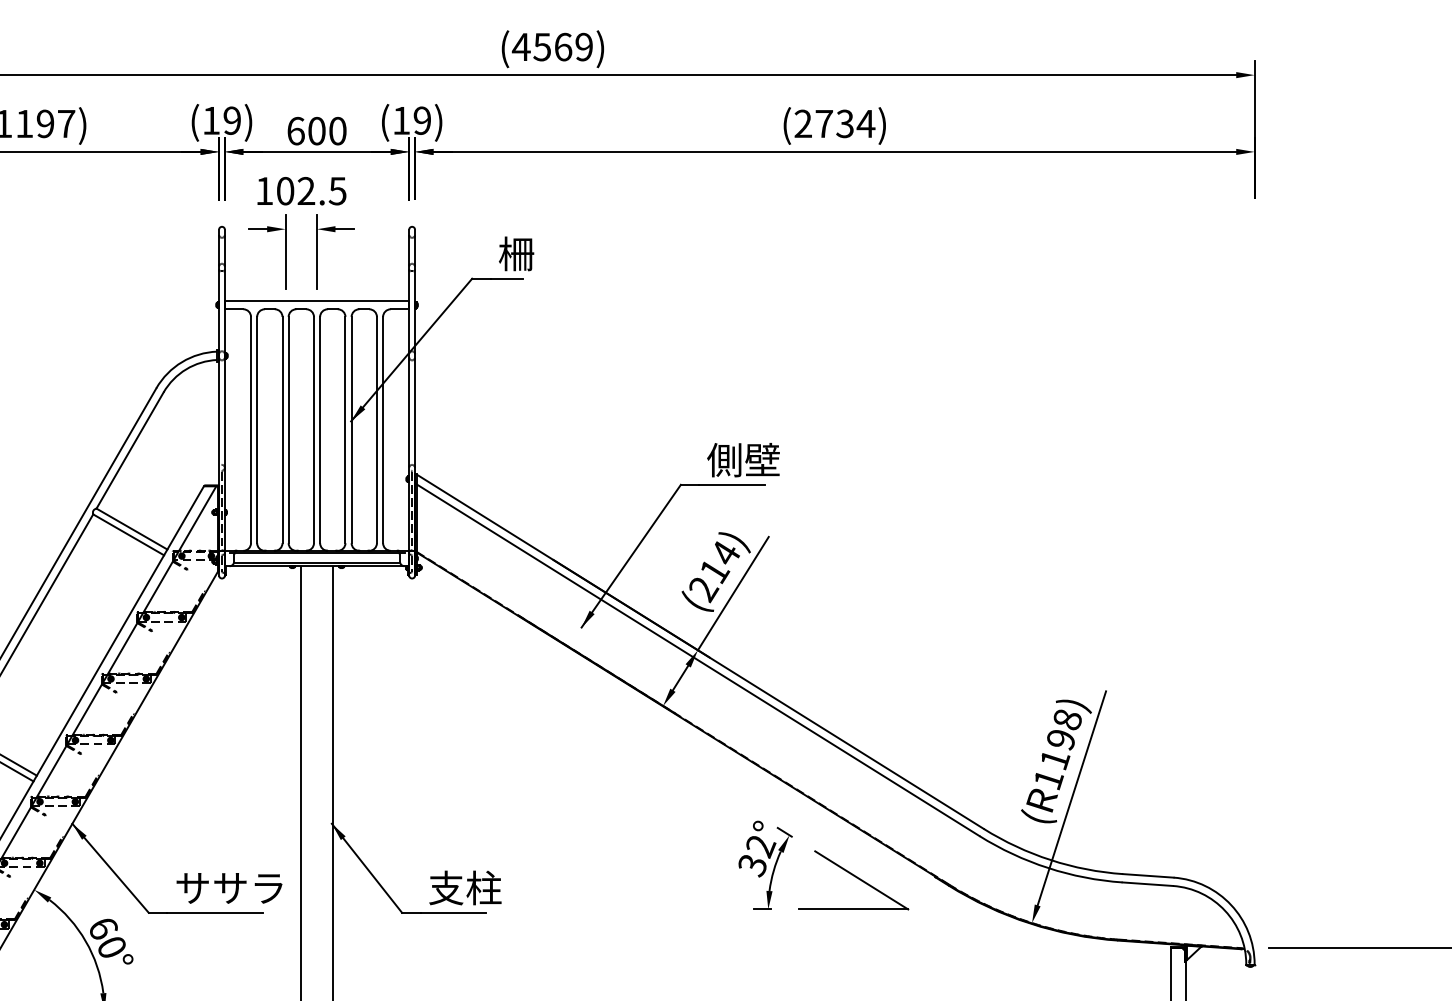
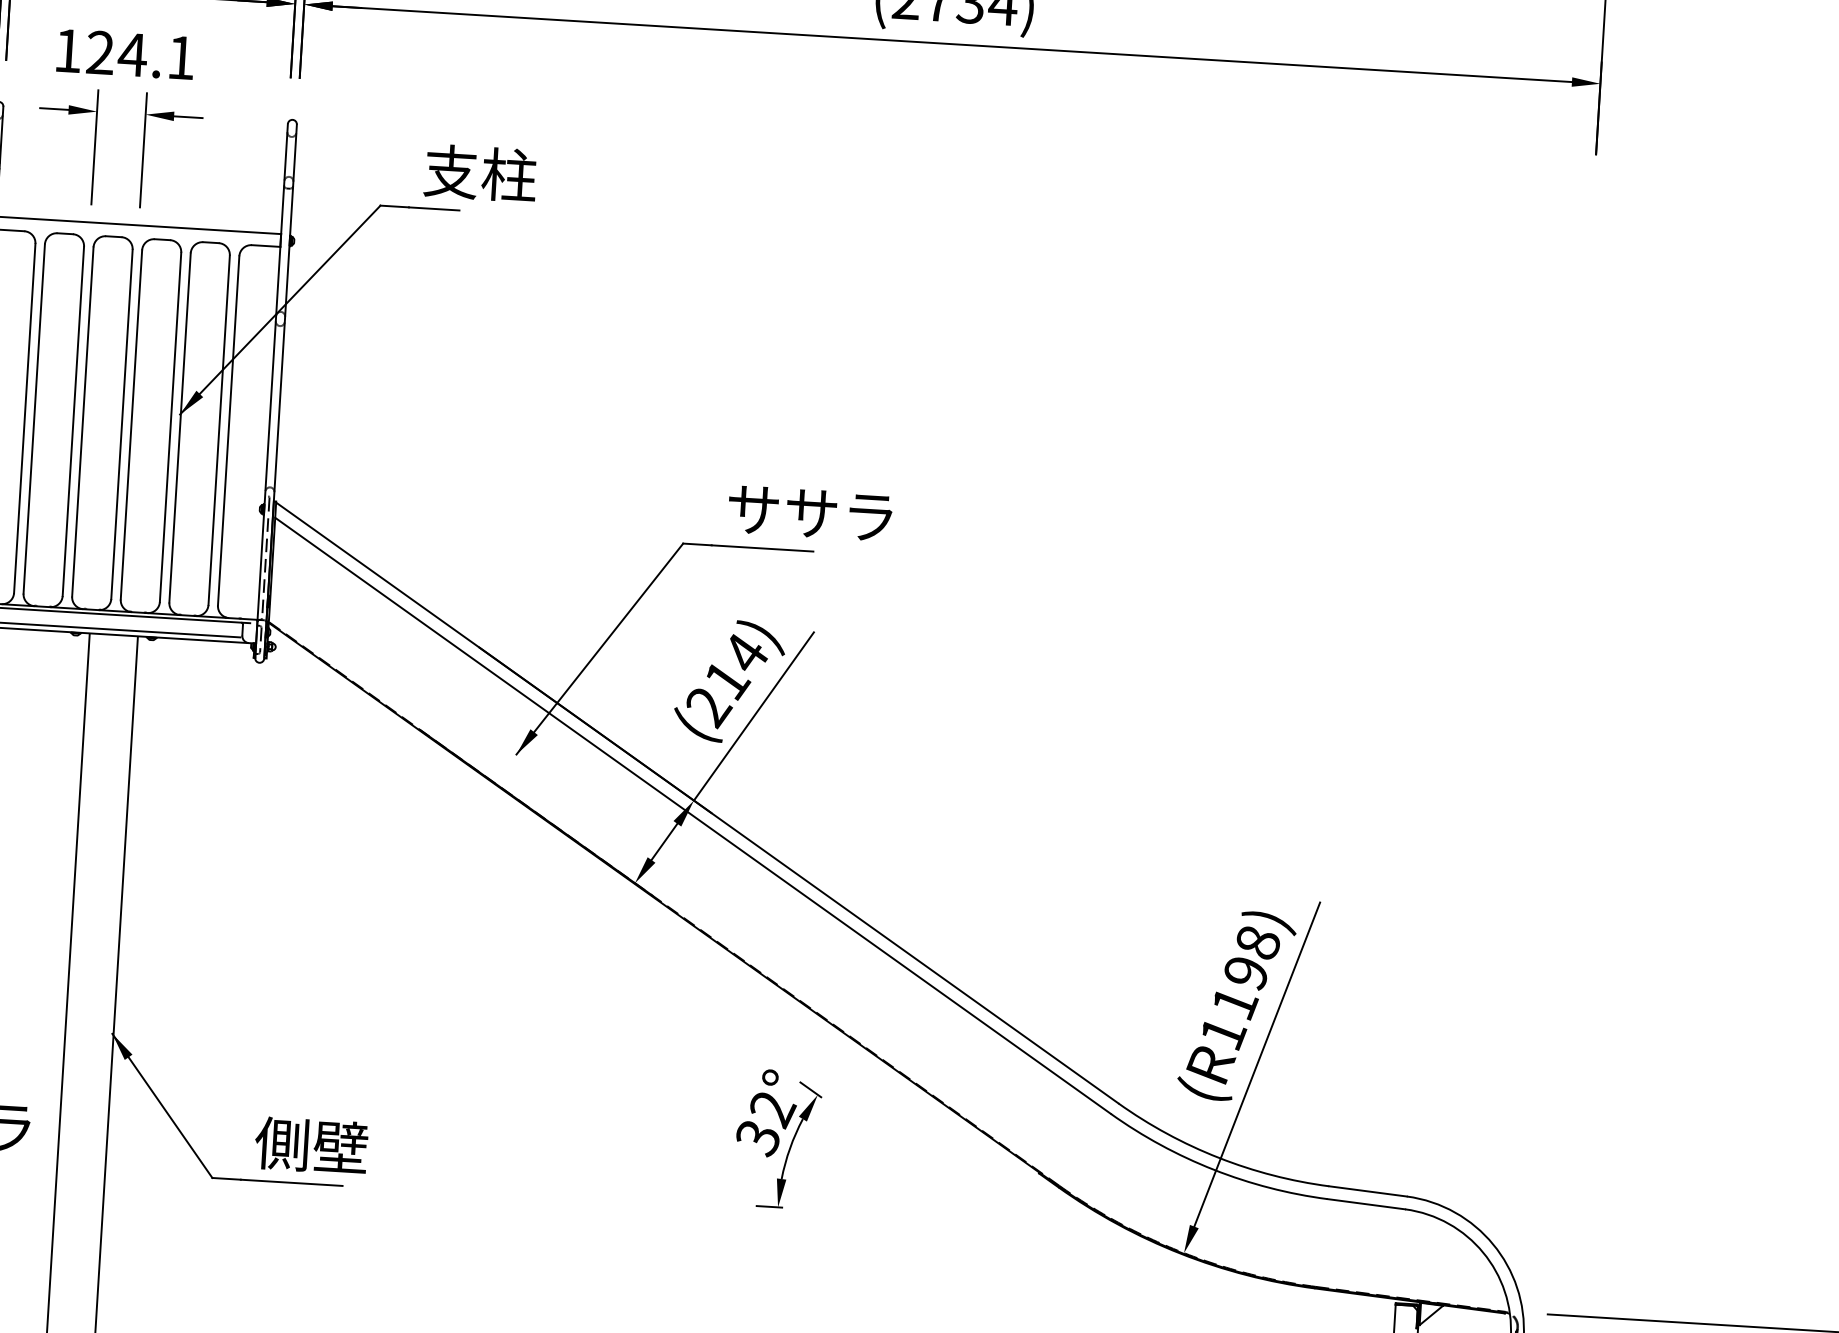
text: (311, 191) -> (140, 55), 102.5 -> 124.1
text: (534, 253) -> (479, 172), 柵 -> 支柱
text: (760, 459) -> (808, 511), 側壁 -> ササラ
part: (853, 880) -> (912, 1170), removed
text: (464, 887) -> (311, 1144), 支柱 -> 側壁

